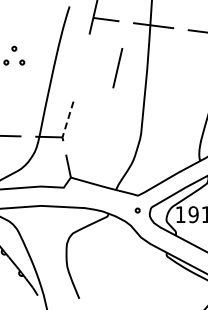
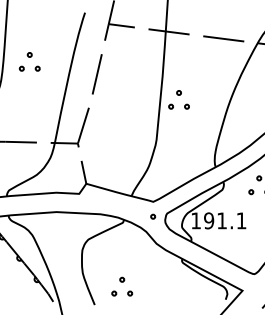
line: (117, 68) -> (96, 74), moved
part: (163, 93) -> (178, 99), added
line: (68, 119) -> (83, 125), dashed -> solid
part: (107, 280) -> (122, 286), added

